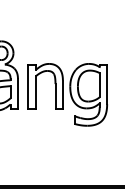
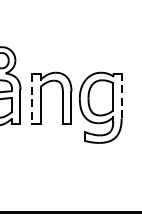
line: (107, 84) -> (122, 96), solid -> dashed
line: (28, 87) -> (32, 99), solid -> dashed

